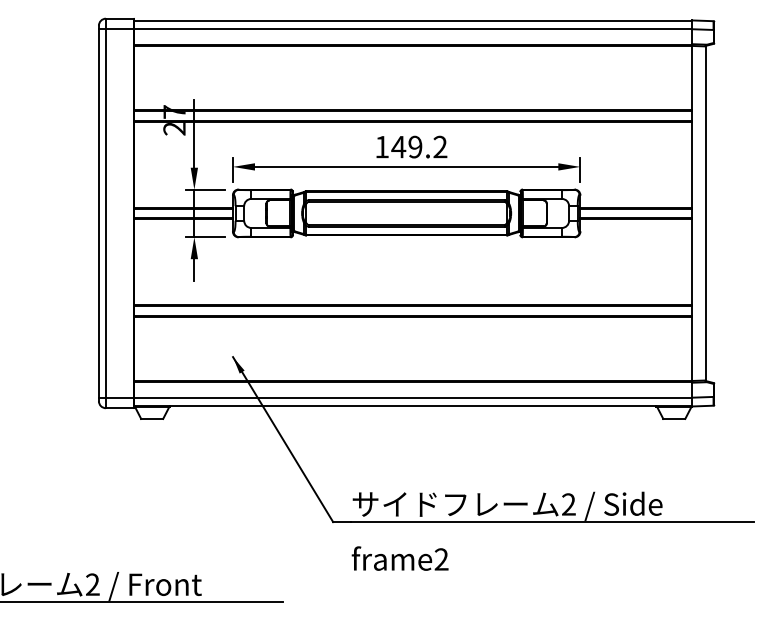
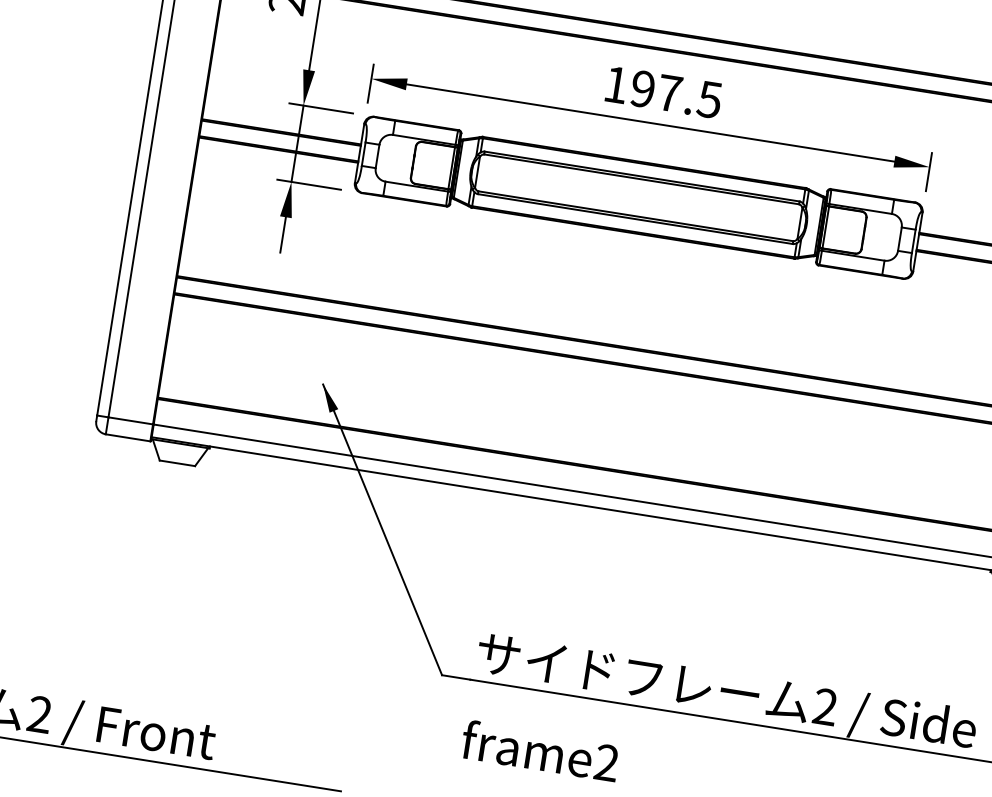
text: (419, 146) -> (676, 93), 149.2 -> 197.5

